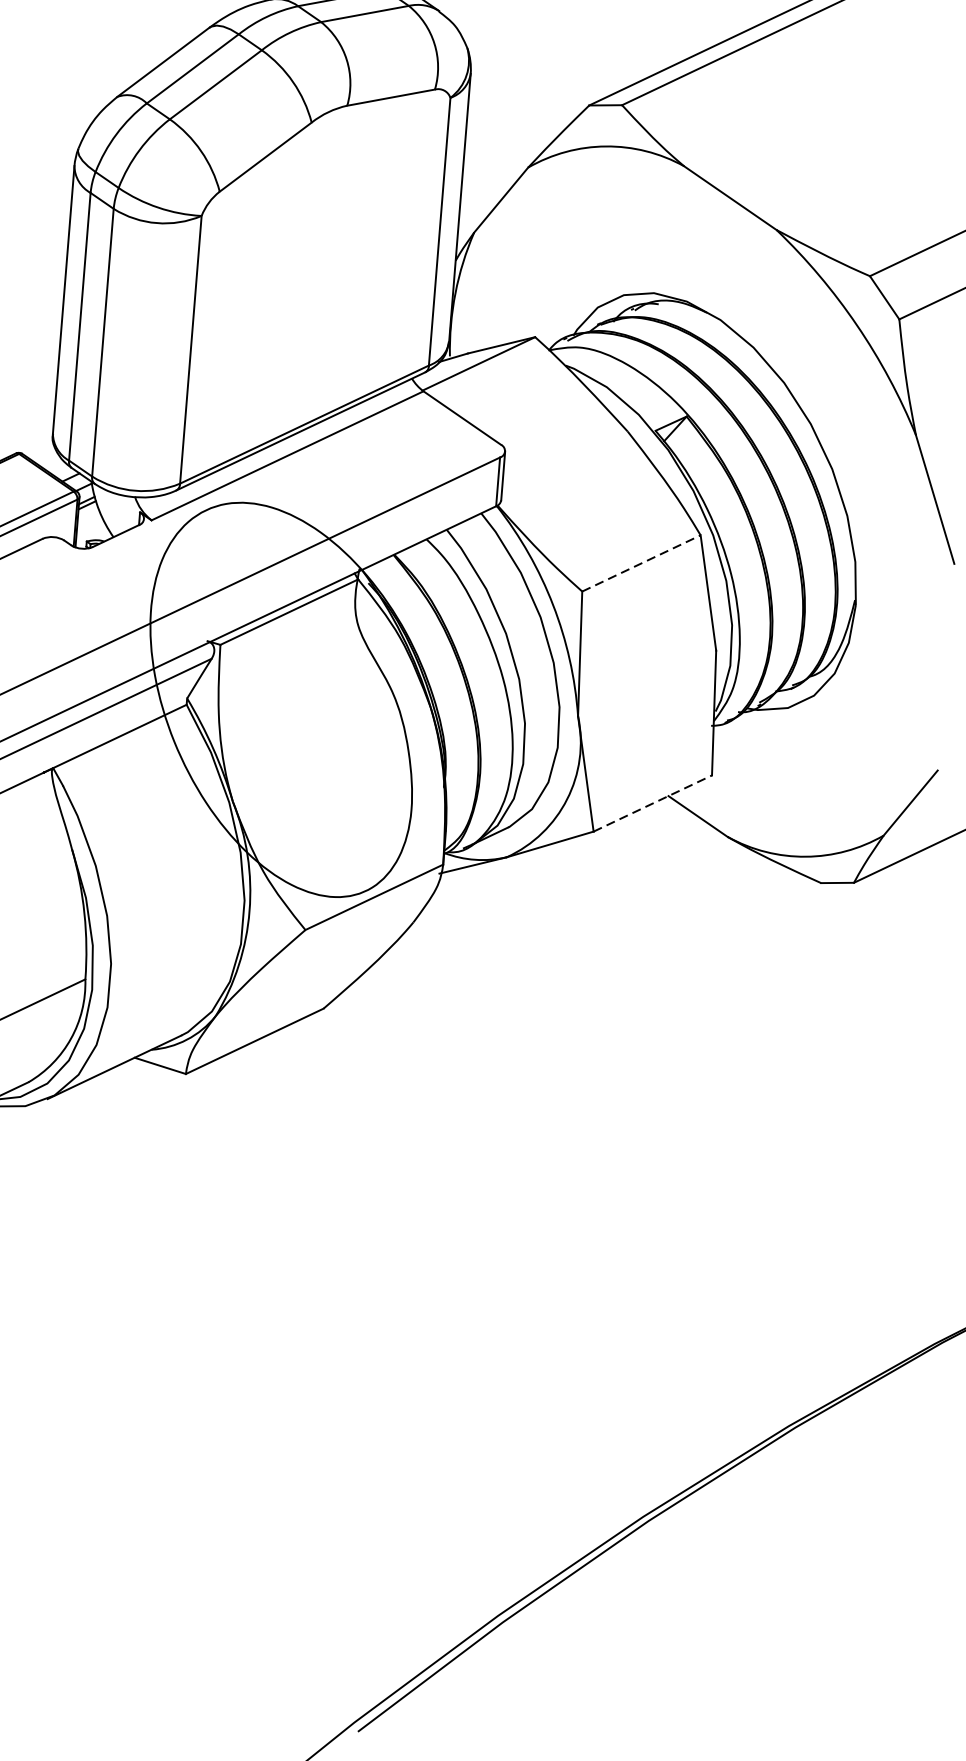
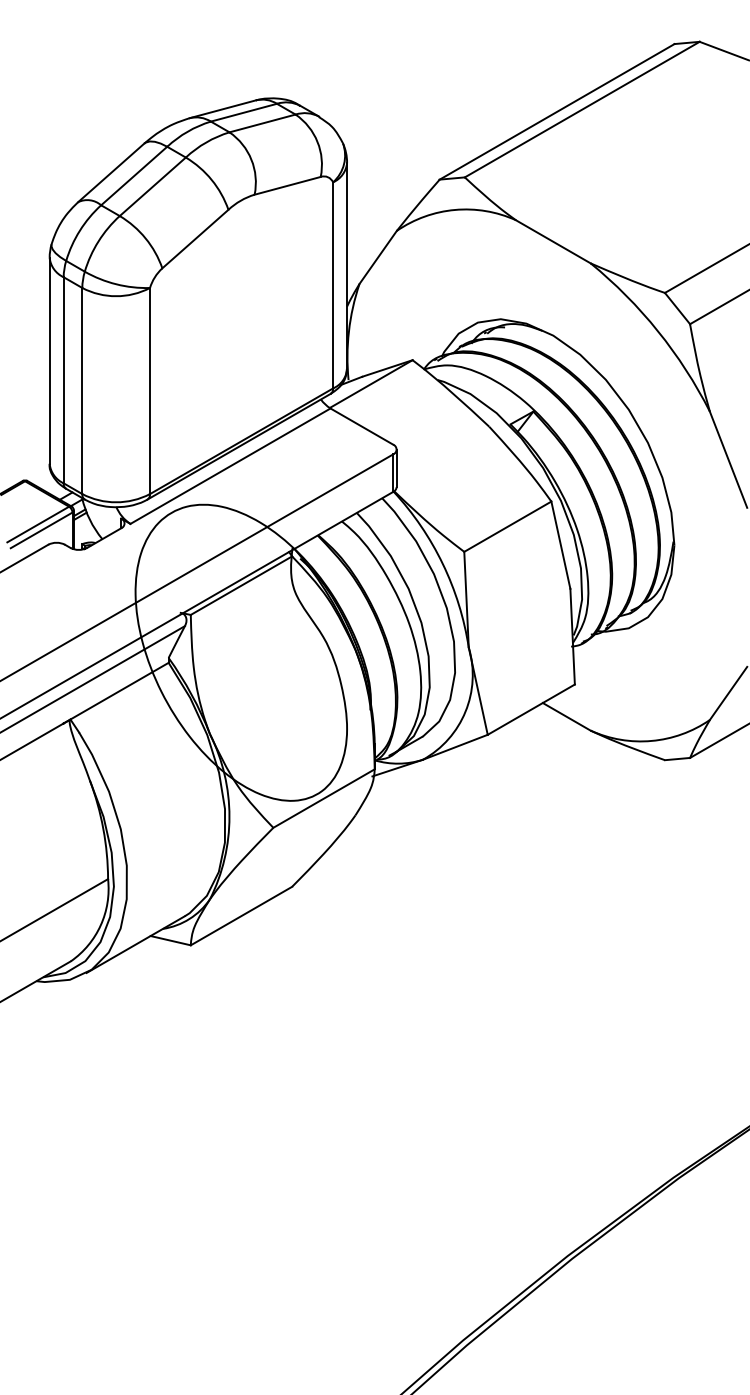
line: (642, 563) -> (508, 526), dashed -> solid
line: (653, 803) -> (531, 709), dashed -> solid

